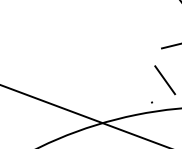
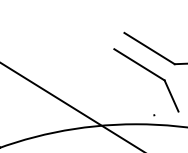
line: (134, 38) -> (149, 48), added
line: (127, 55) -> (139, 64), added

